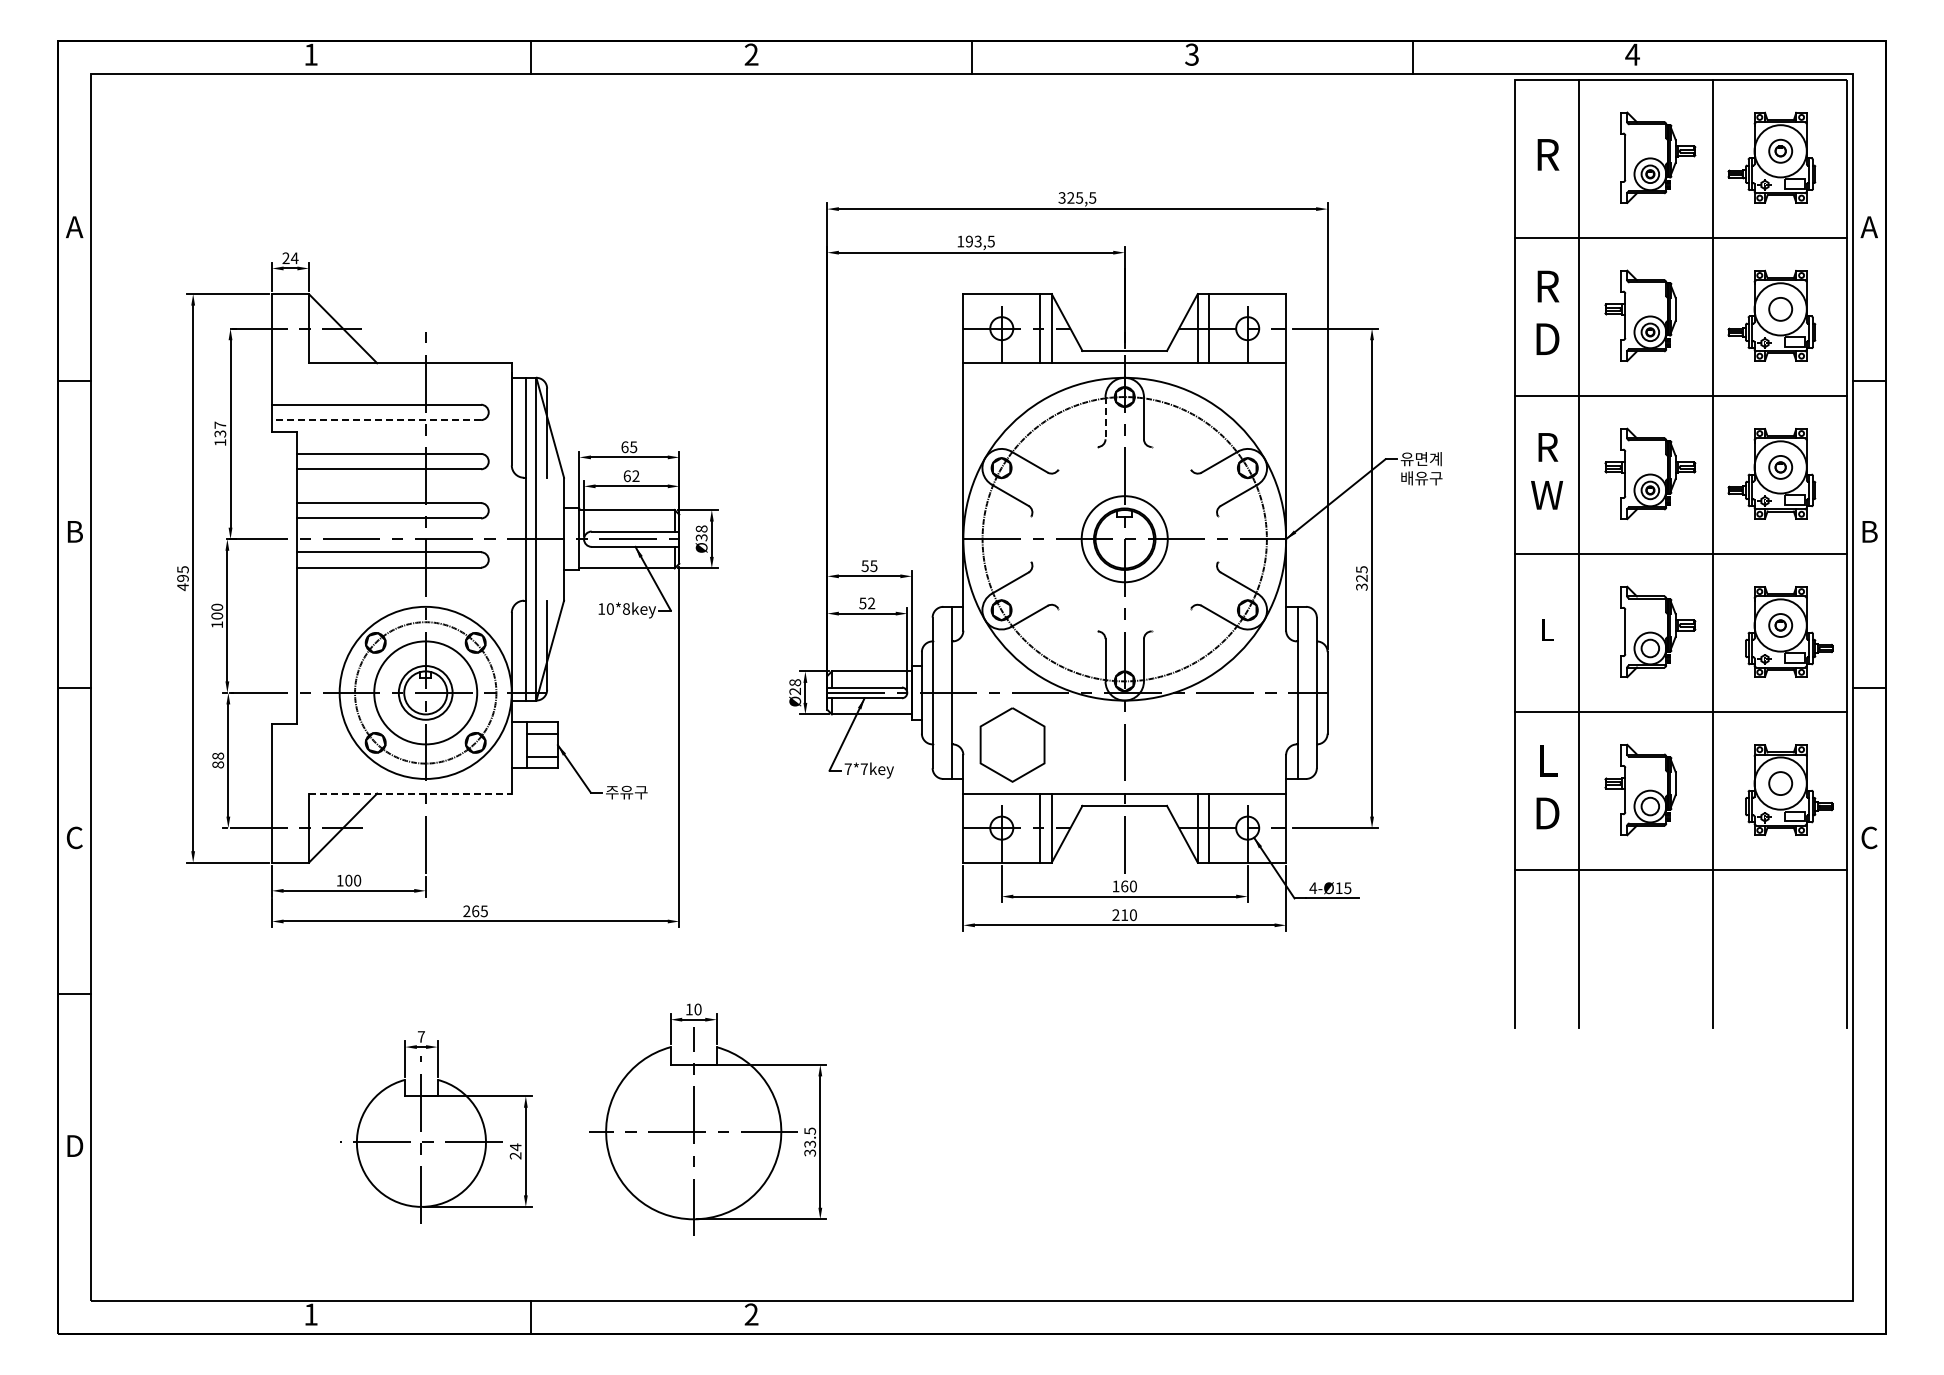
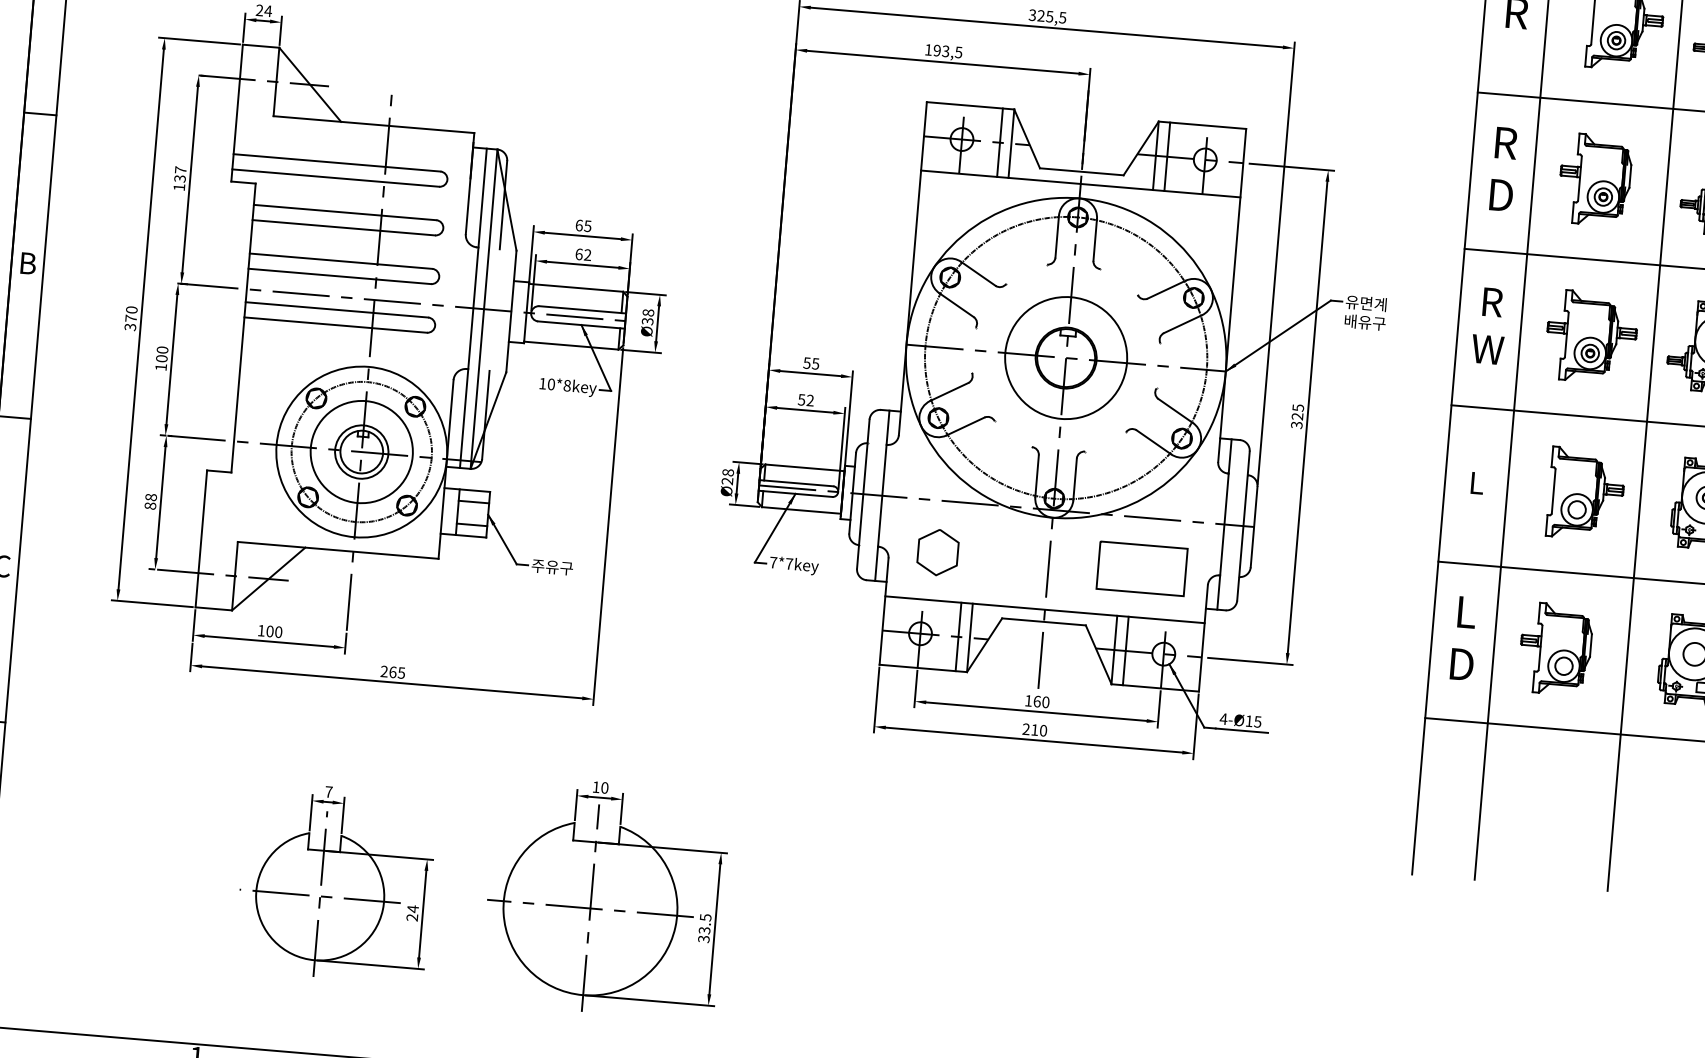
line: (1105, 418) -> (1057, 237), dashed -> solid
line: (376, 420) -> (335, 178), dashed -> solid
circle: (1124, 538) -> (1065, 357), size x1.43
text: (182, 578) -> (130, 318), 495 -> 370
part: (1218, 743) -> (1141, 567), added
part: (1012, 745) -> (937, 552), size x0.62
line: (410, 793) -> (338, 550), dashed -> solid

